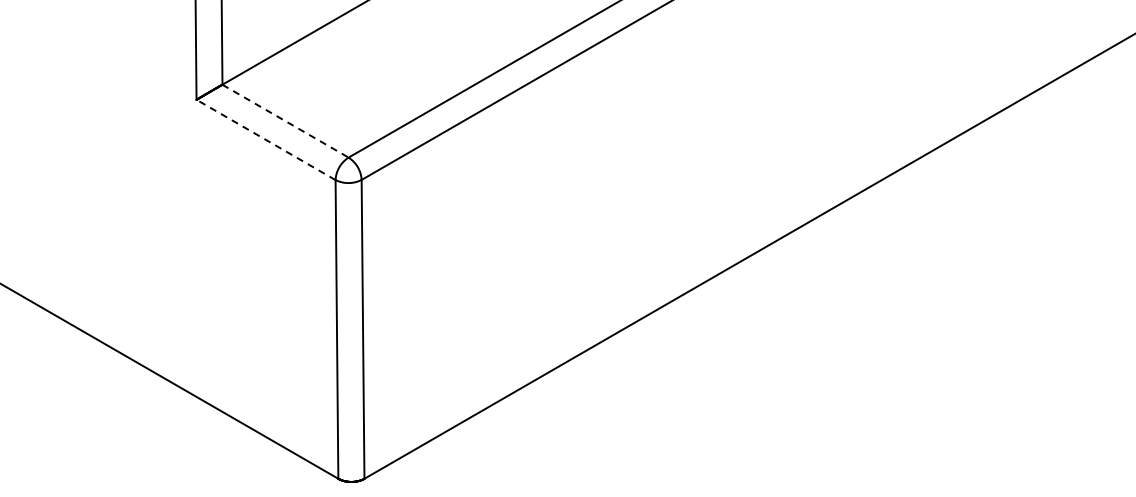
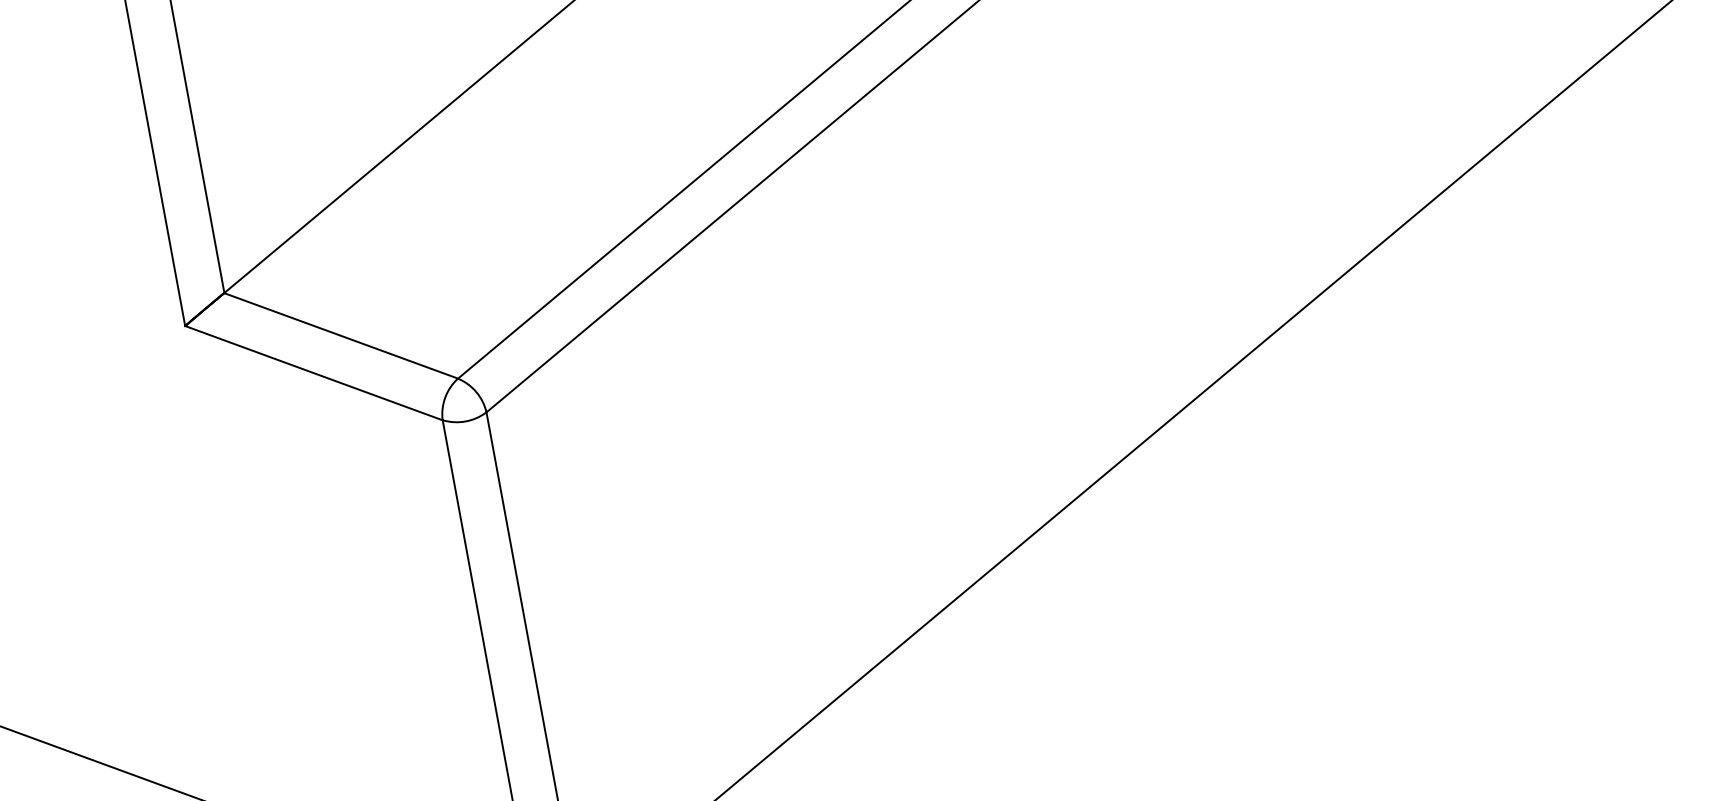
line: (285, 121) -> (341, 336), dashed -> solid
line: (265, 139) -> (312, 372), dashed -> solid

